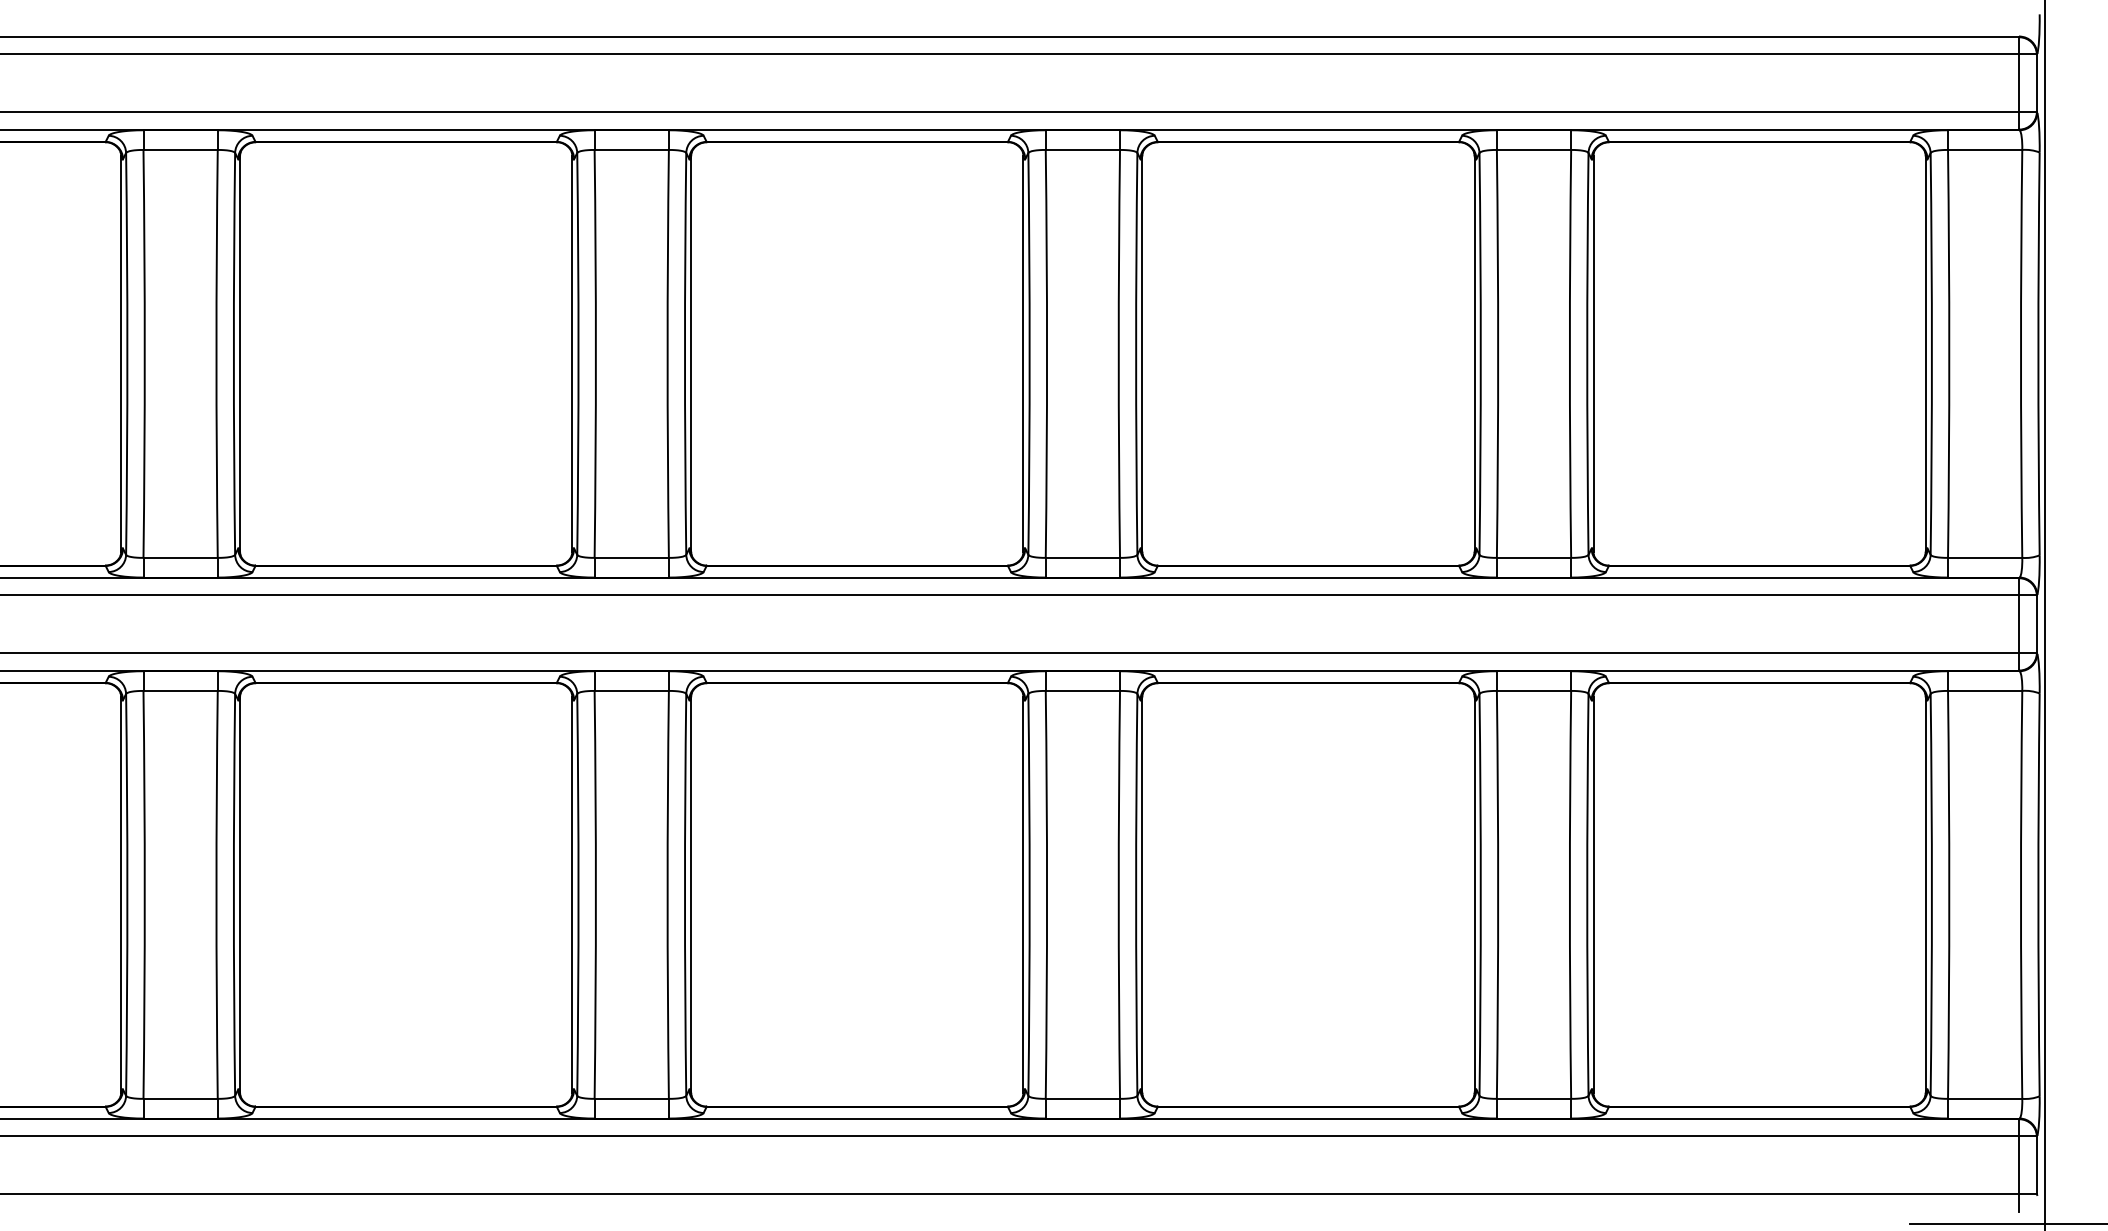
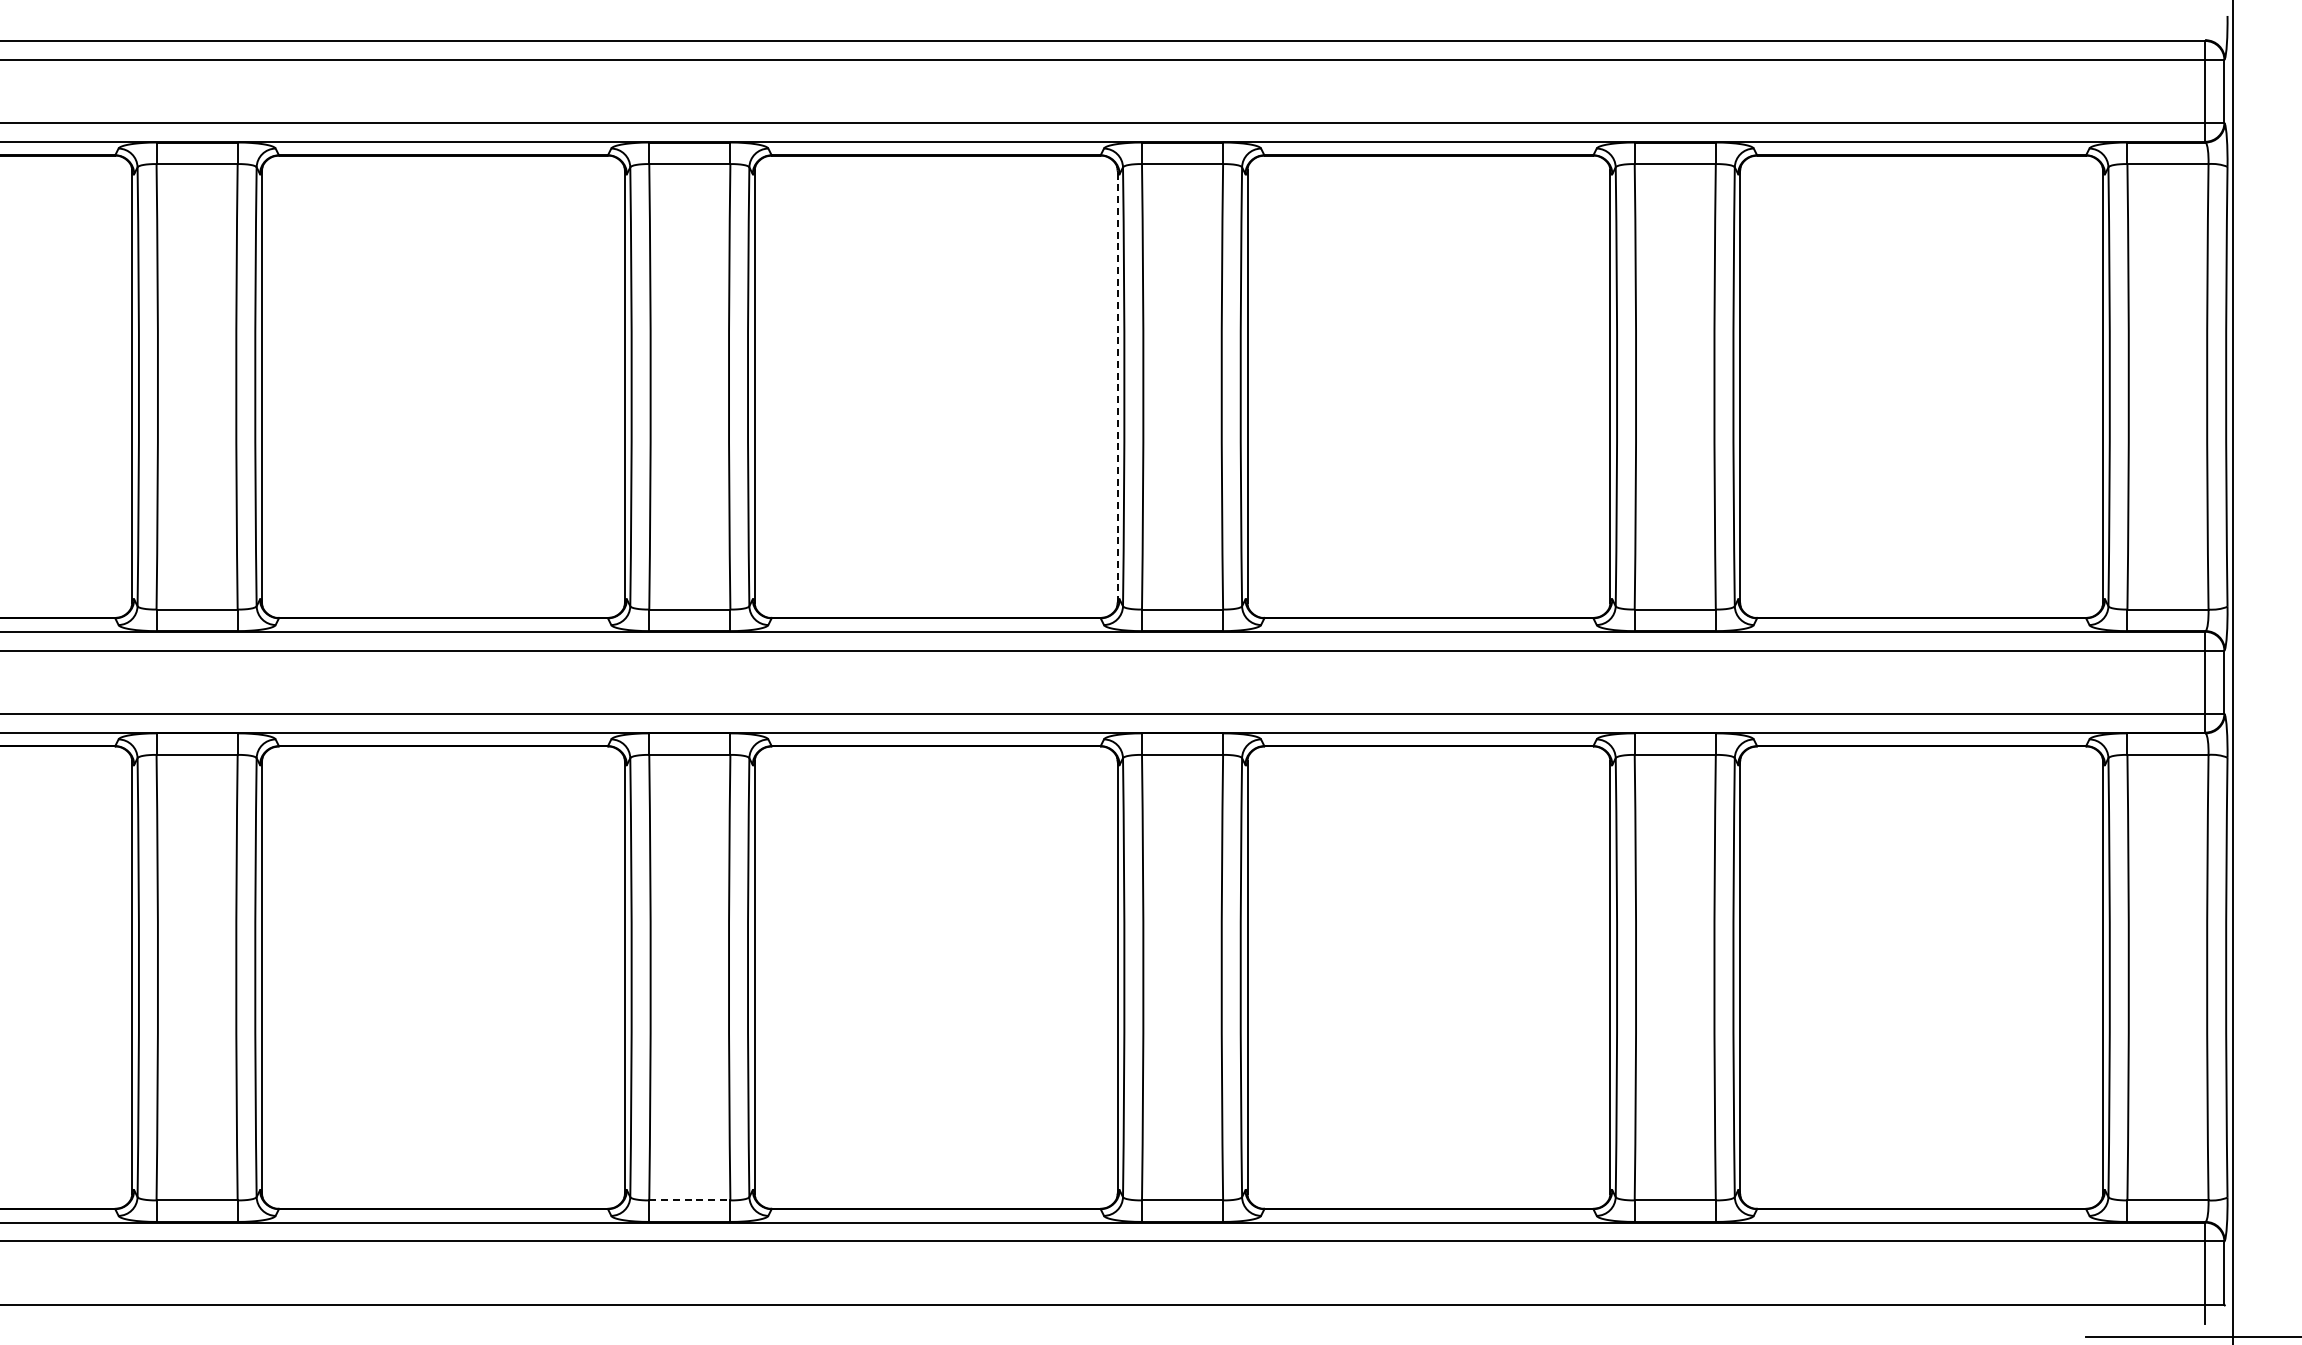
line: (1023, 353) -> (1117, 386), solid -> dashed
line: (631, 1098) -> (689, 1200), solid -> dashed

